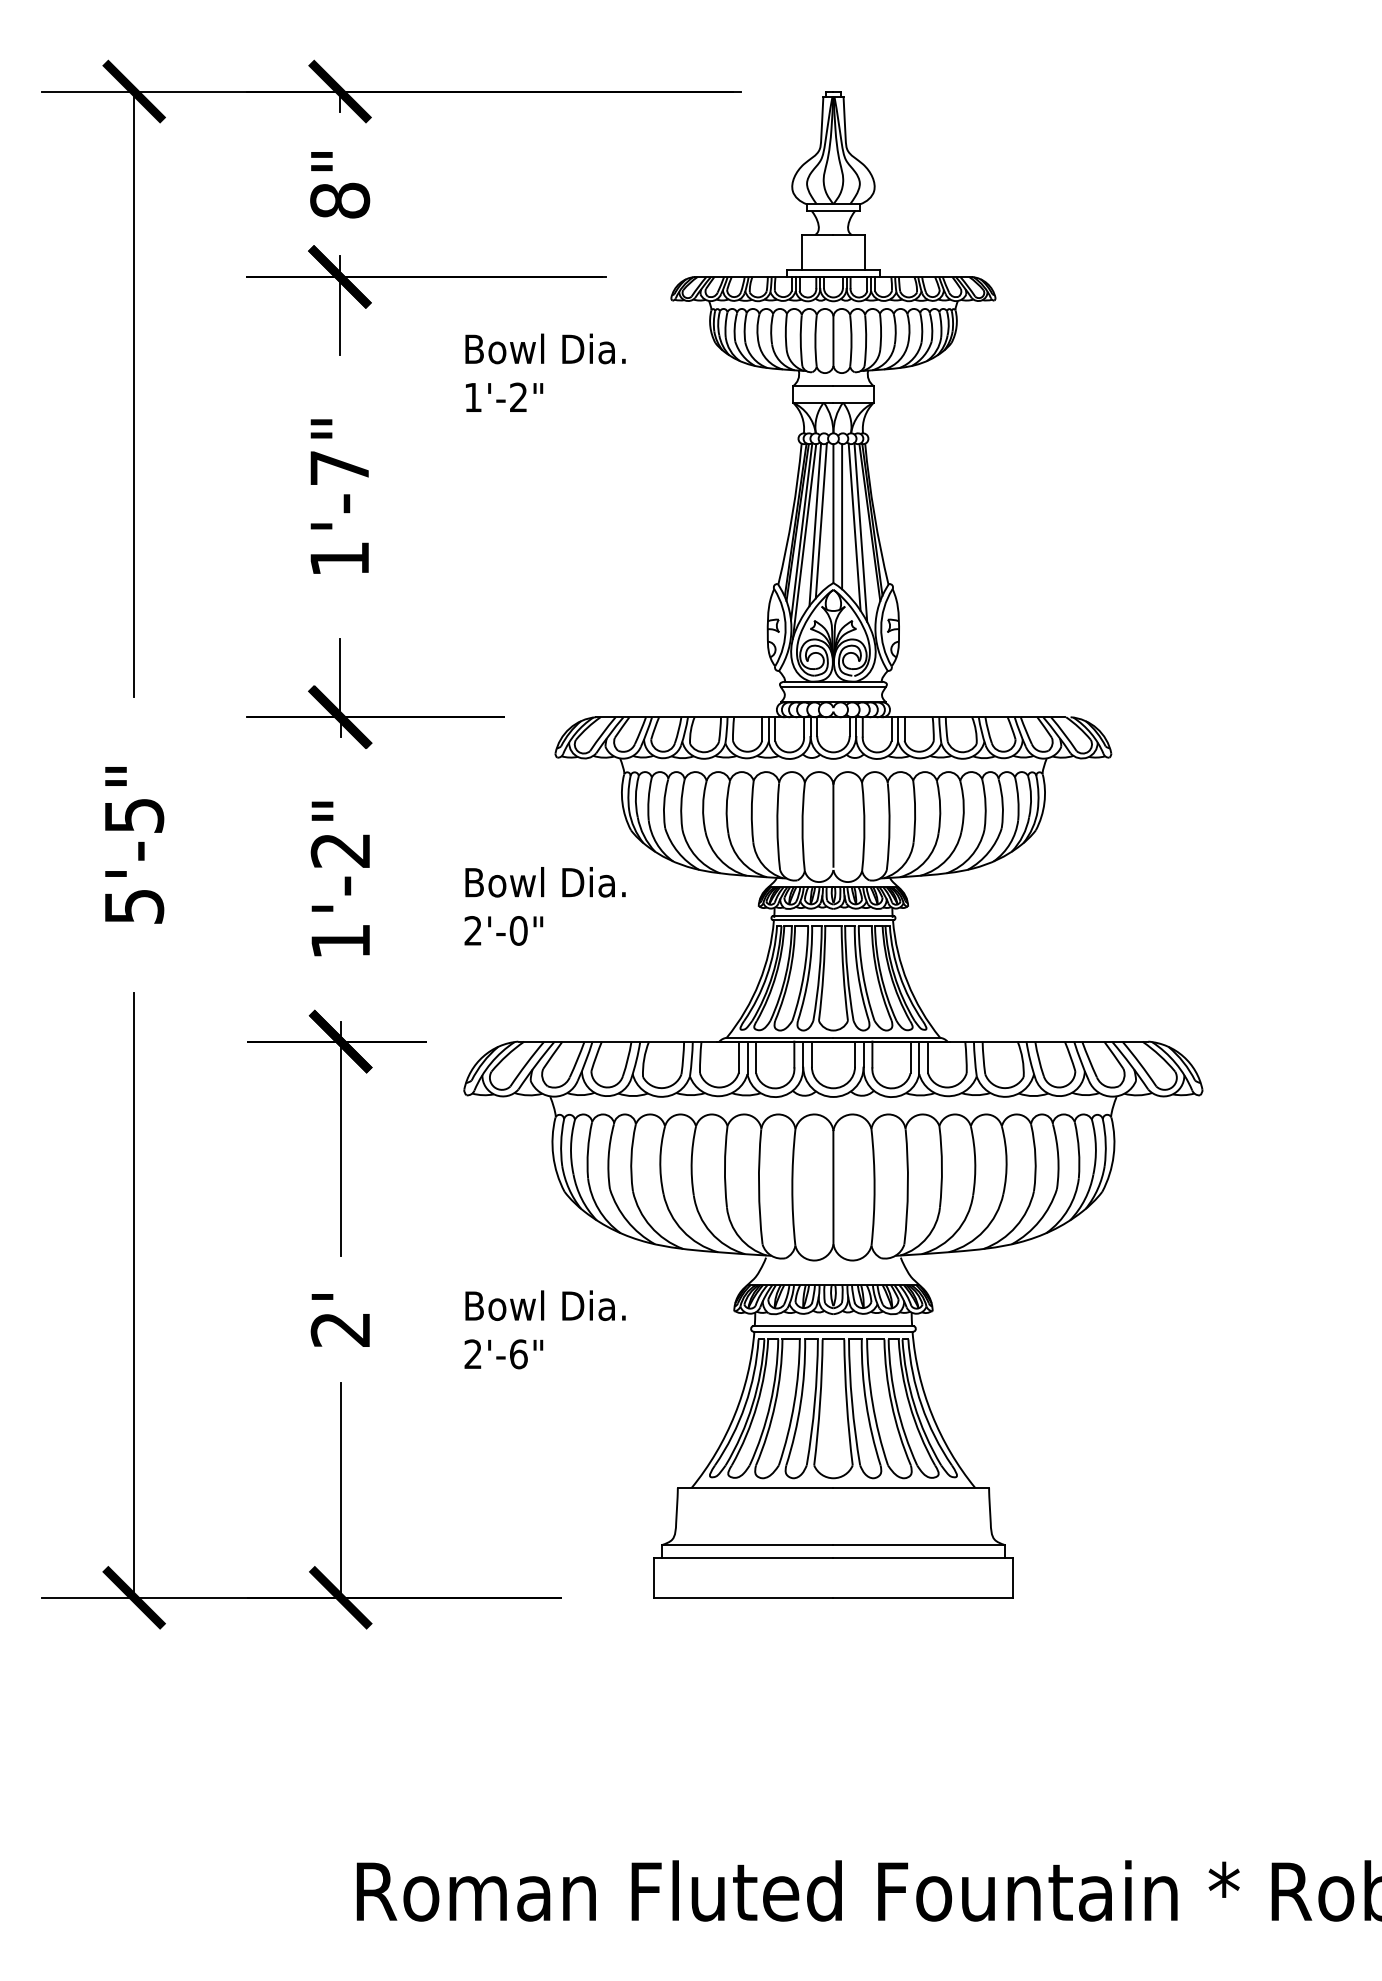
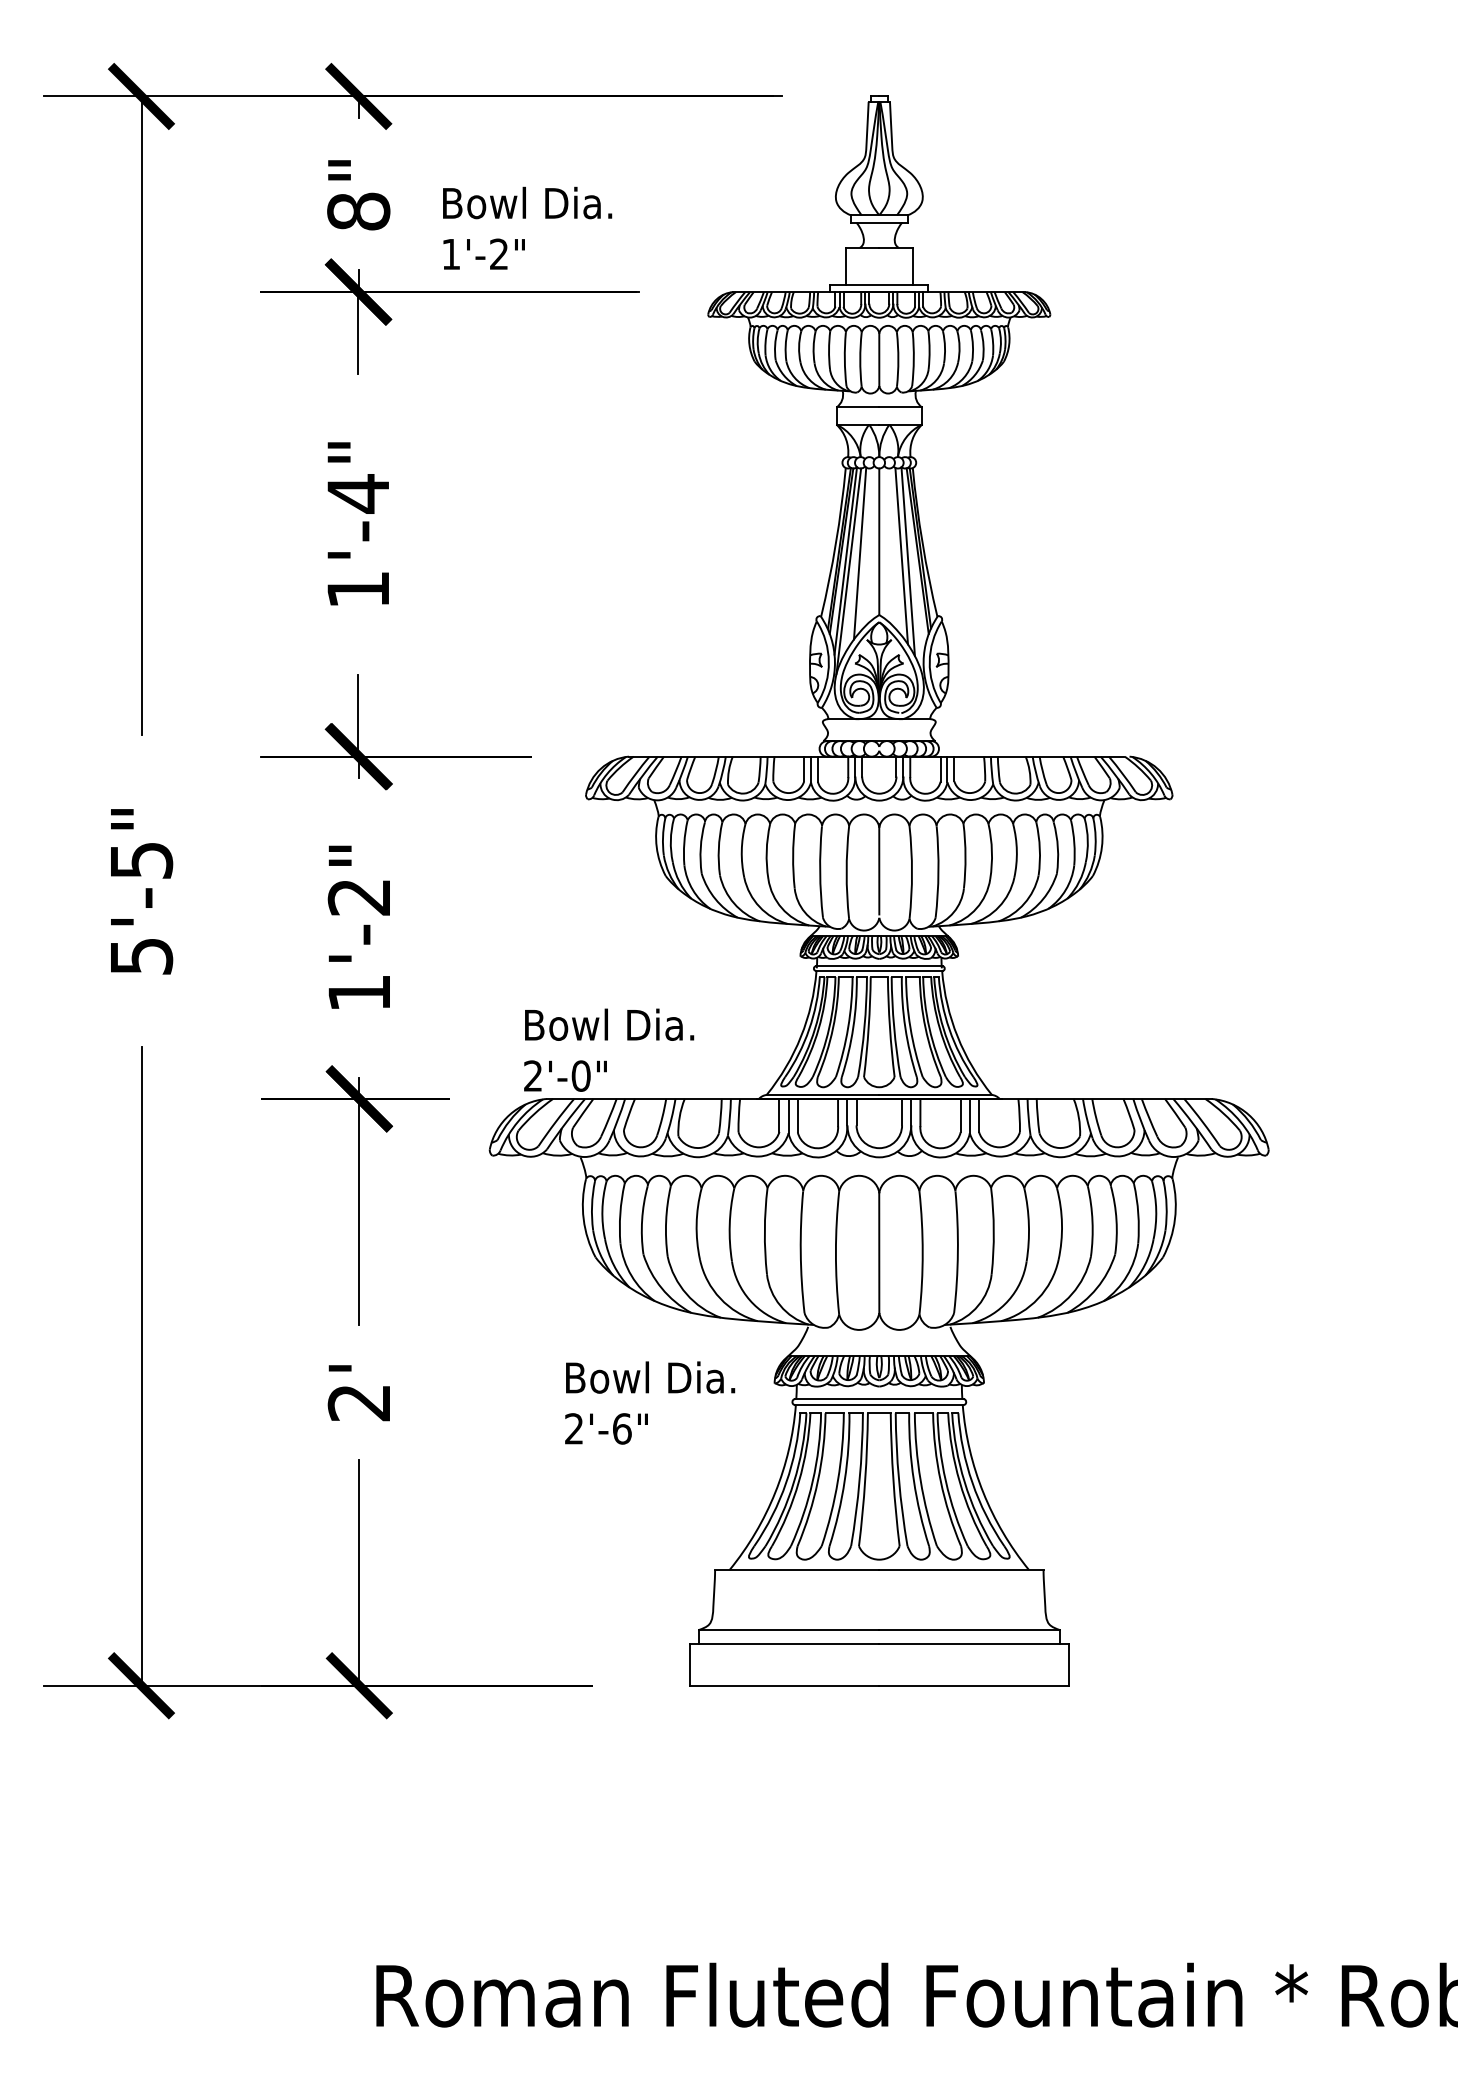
text: (545, 372) -> (527, 227), moved
text: (338, 467) -> (357, 493), 1'-7" -> 1'-4"
line: (842, 516) -> (888, 544), removed
line: (821, 520) -> (866, 549), removed
line: (832, 686) -> (878, 724), removed
text: (545, 905) -> (609, 1049), moved
text: (545, 1329) -> (650, 1402), moved

